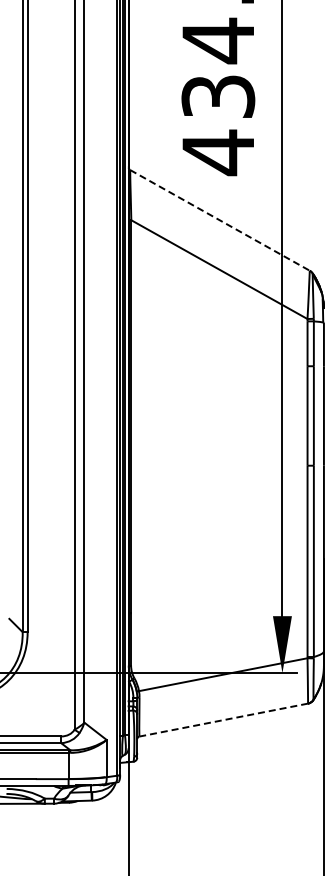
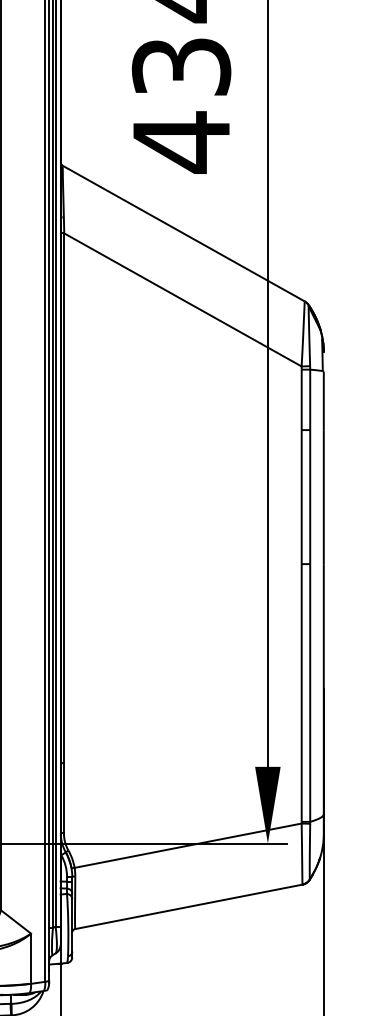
line: (219, 220) -> (183, 233), dashed -> solid
line: (223, 720) -> (188, 907), dashed -> solid

